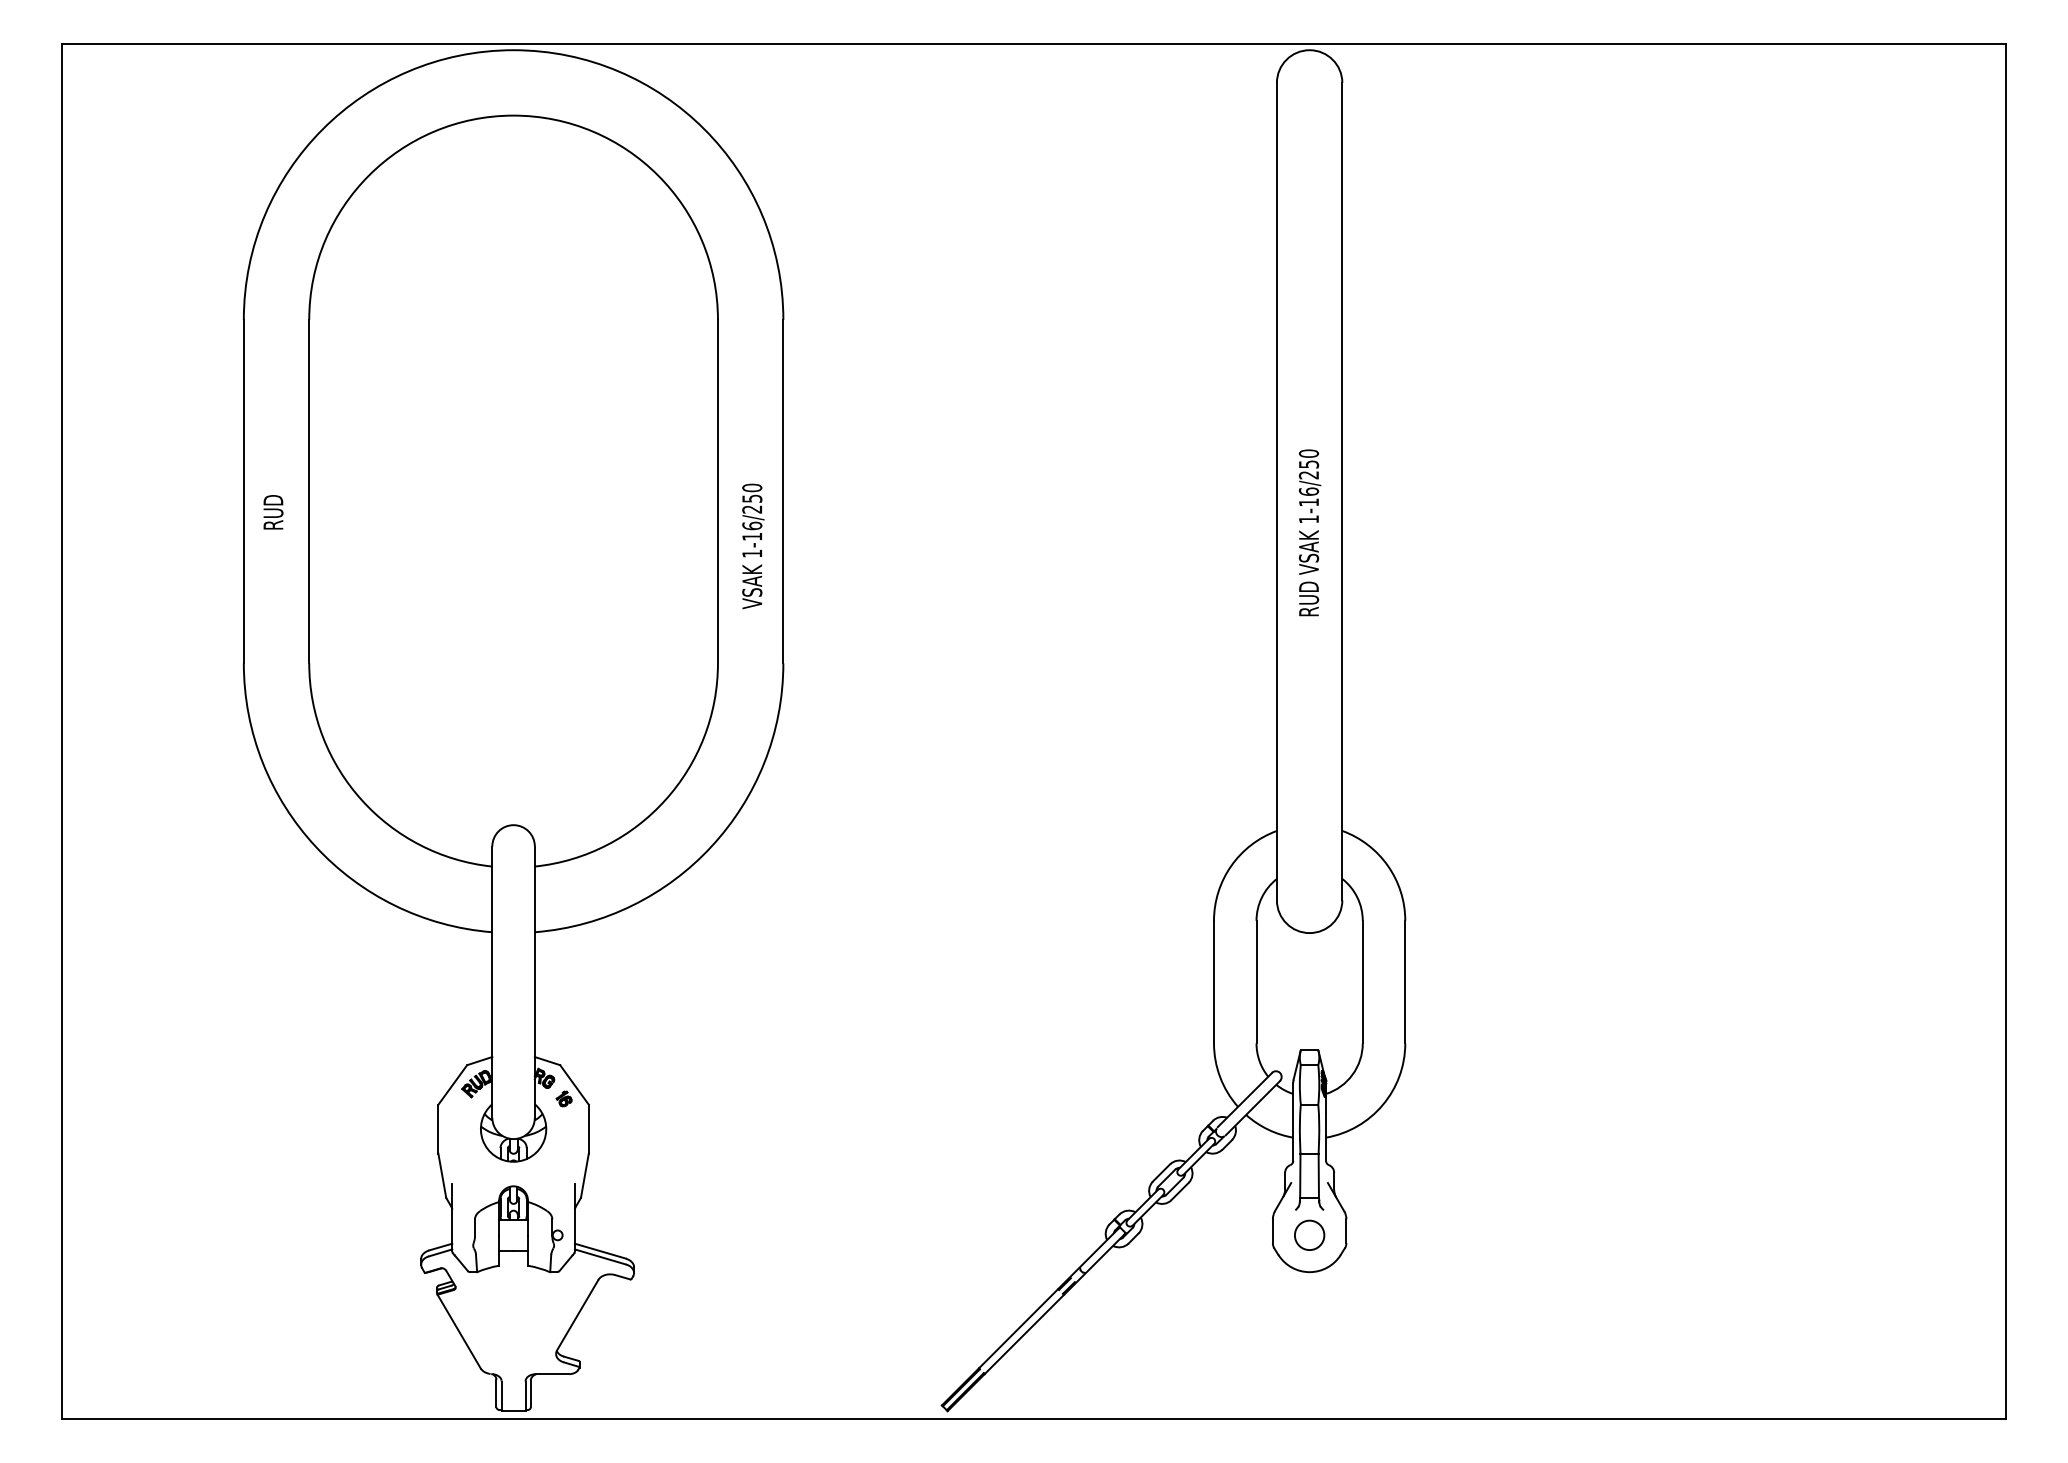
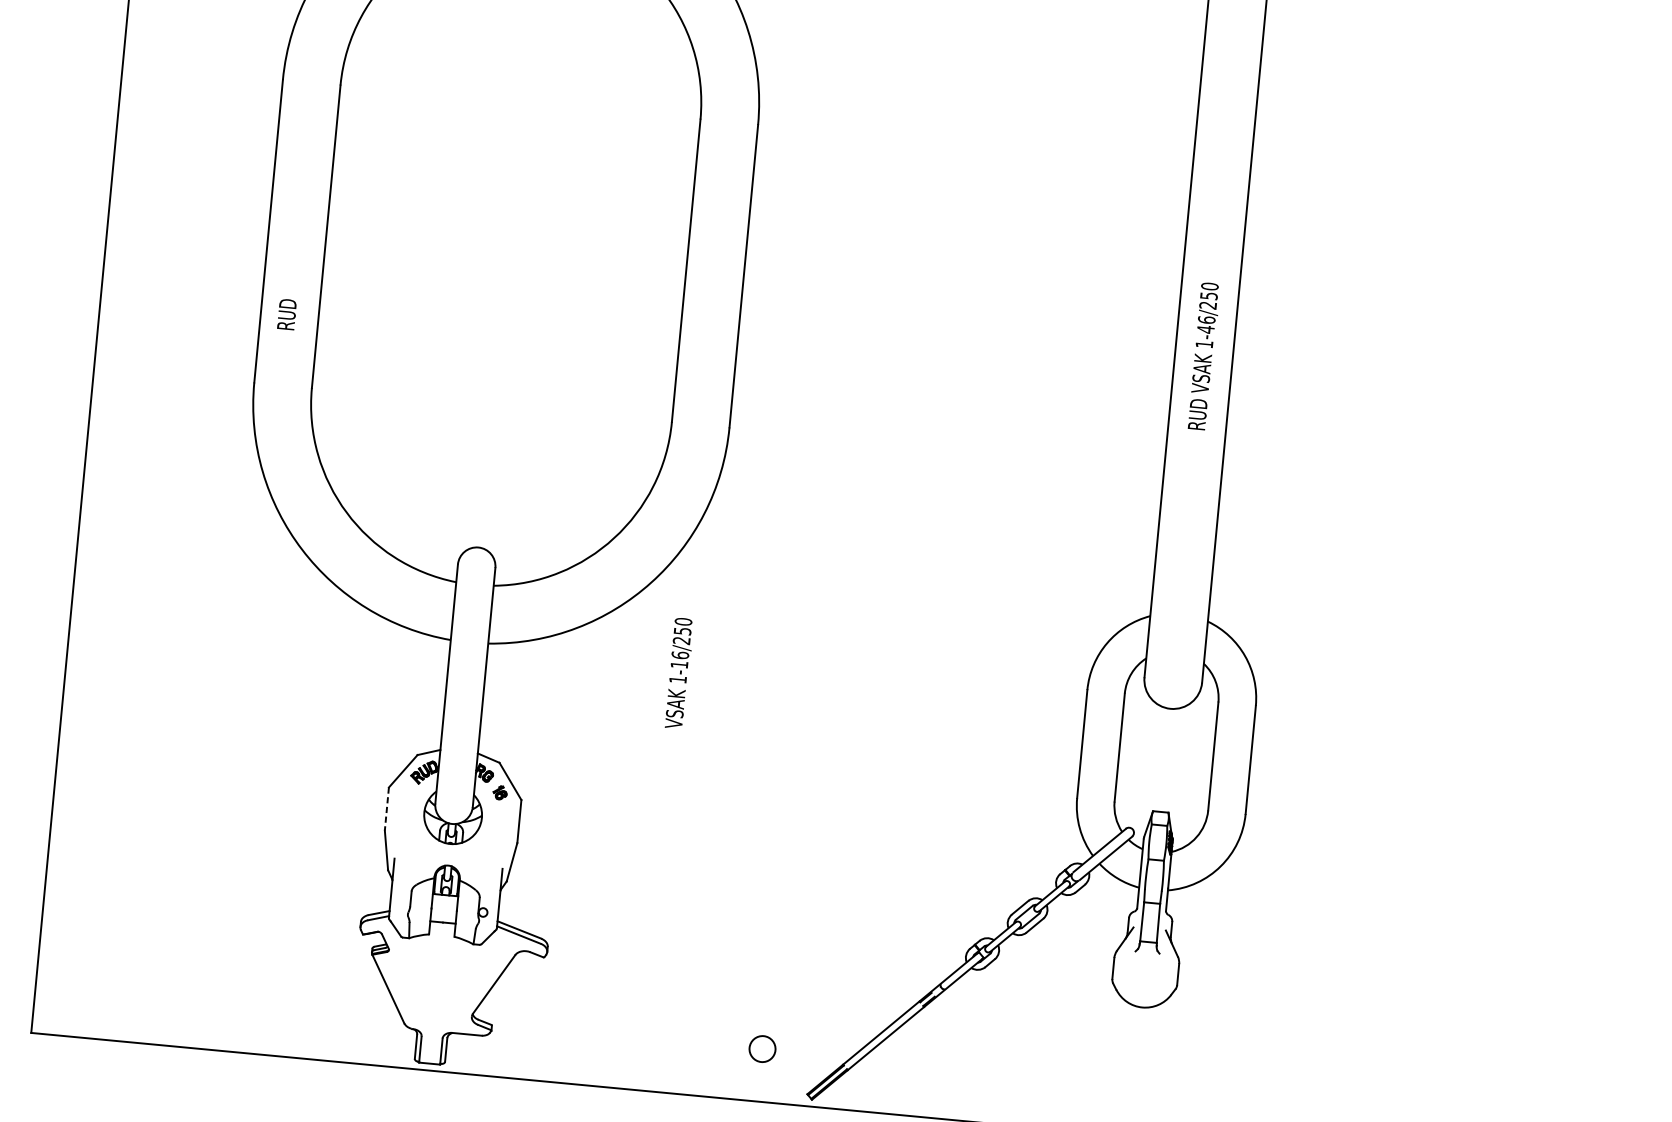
text: (1308, 502) -> (1205, 329), 1-16/250 -> 1-46/250
text: (273, 512) -> (287, 314), moved
text: (753, 546) -> (679, 673), moved
line: (438, 1129) -> (386, 809), solid -> dashed
circle: (1309, 1234) -> (762, 1048), moved

